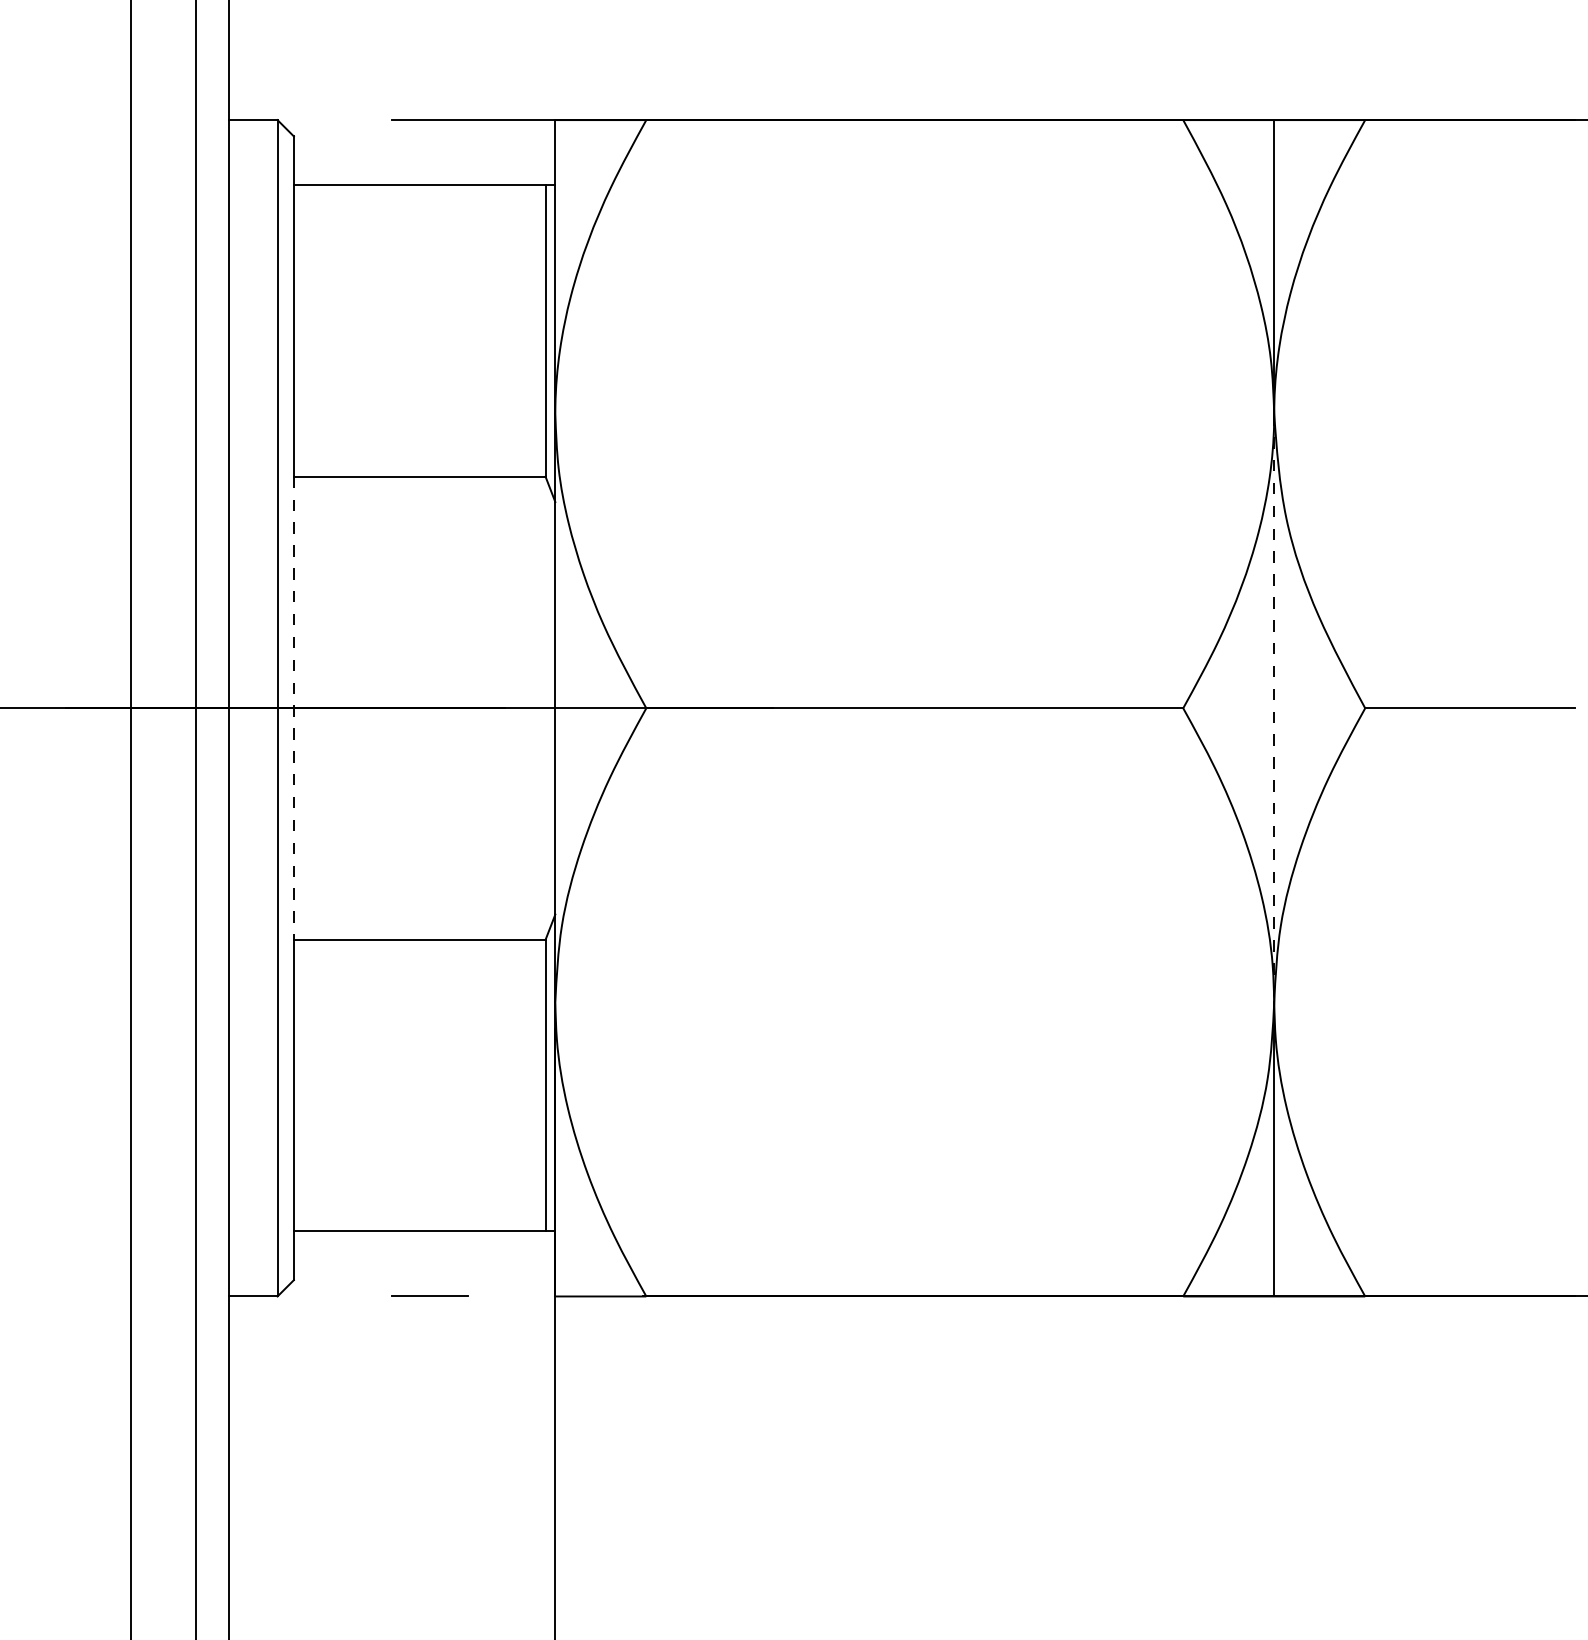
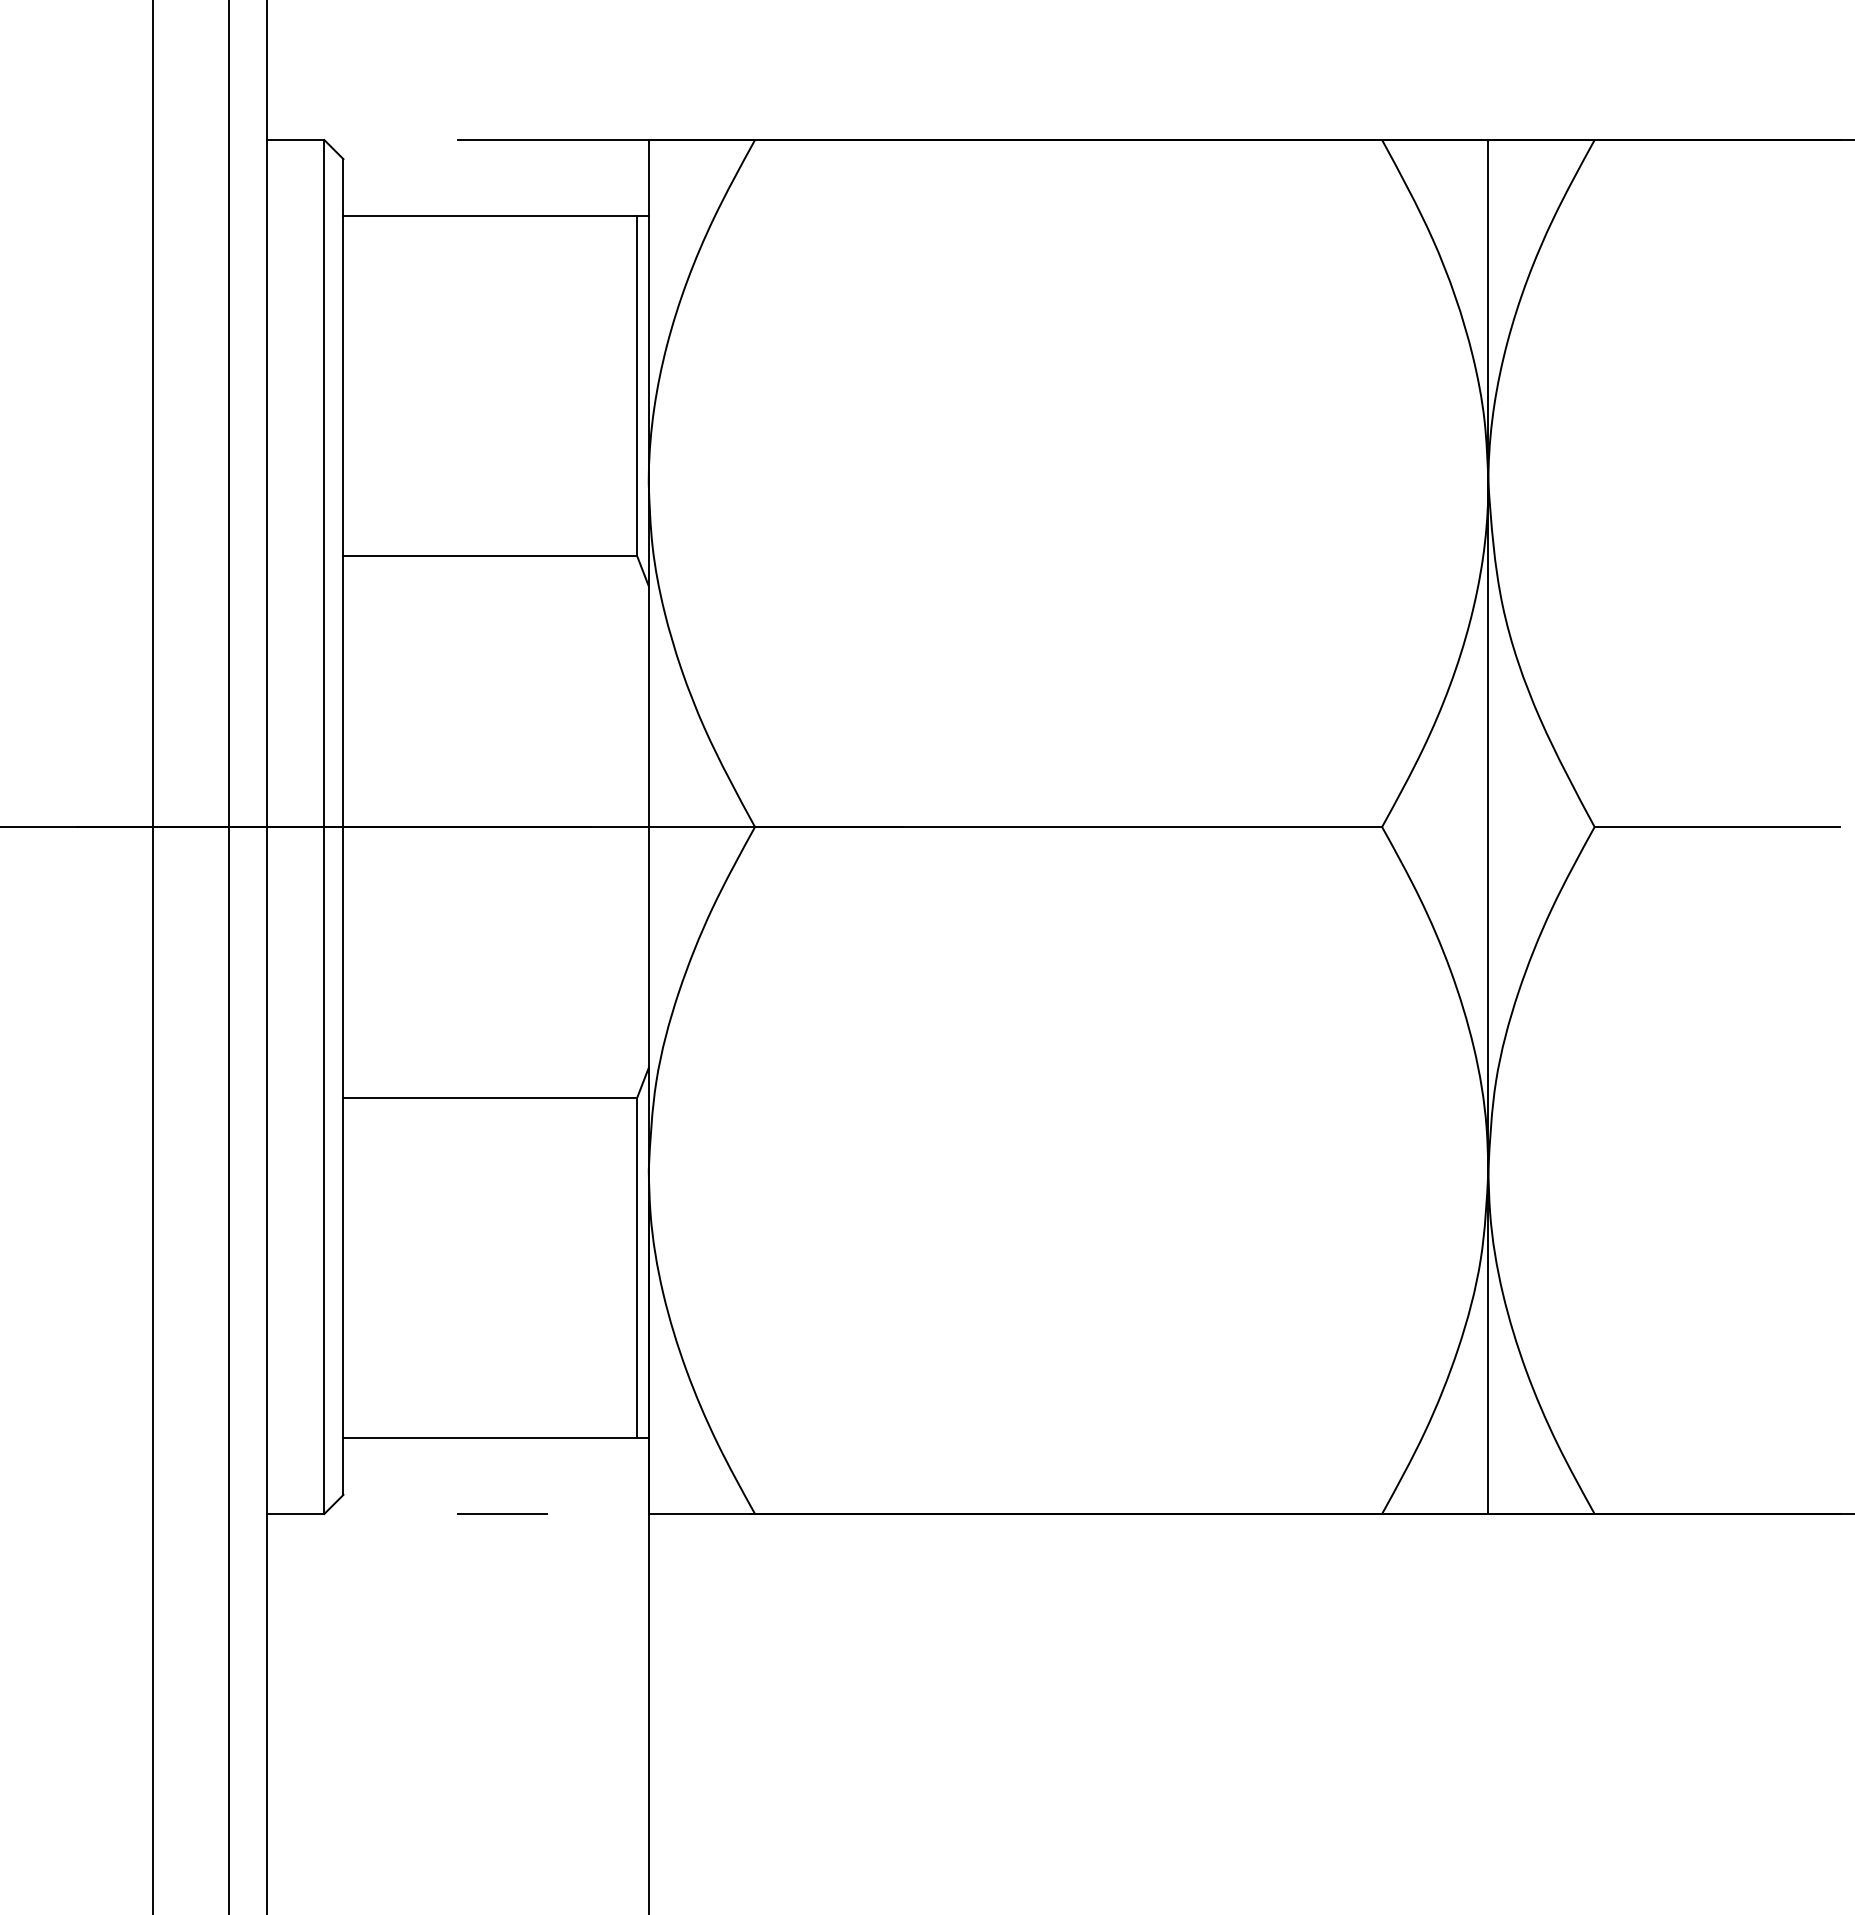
line: (293, 708) -> (343, 827), dashed -> solid
line: (1274, 708) -> (1488, 827), dashed -> solid

